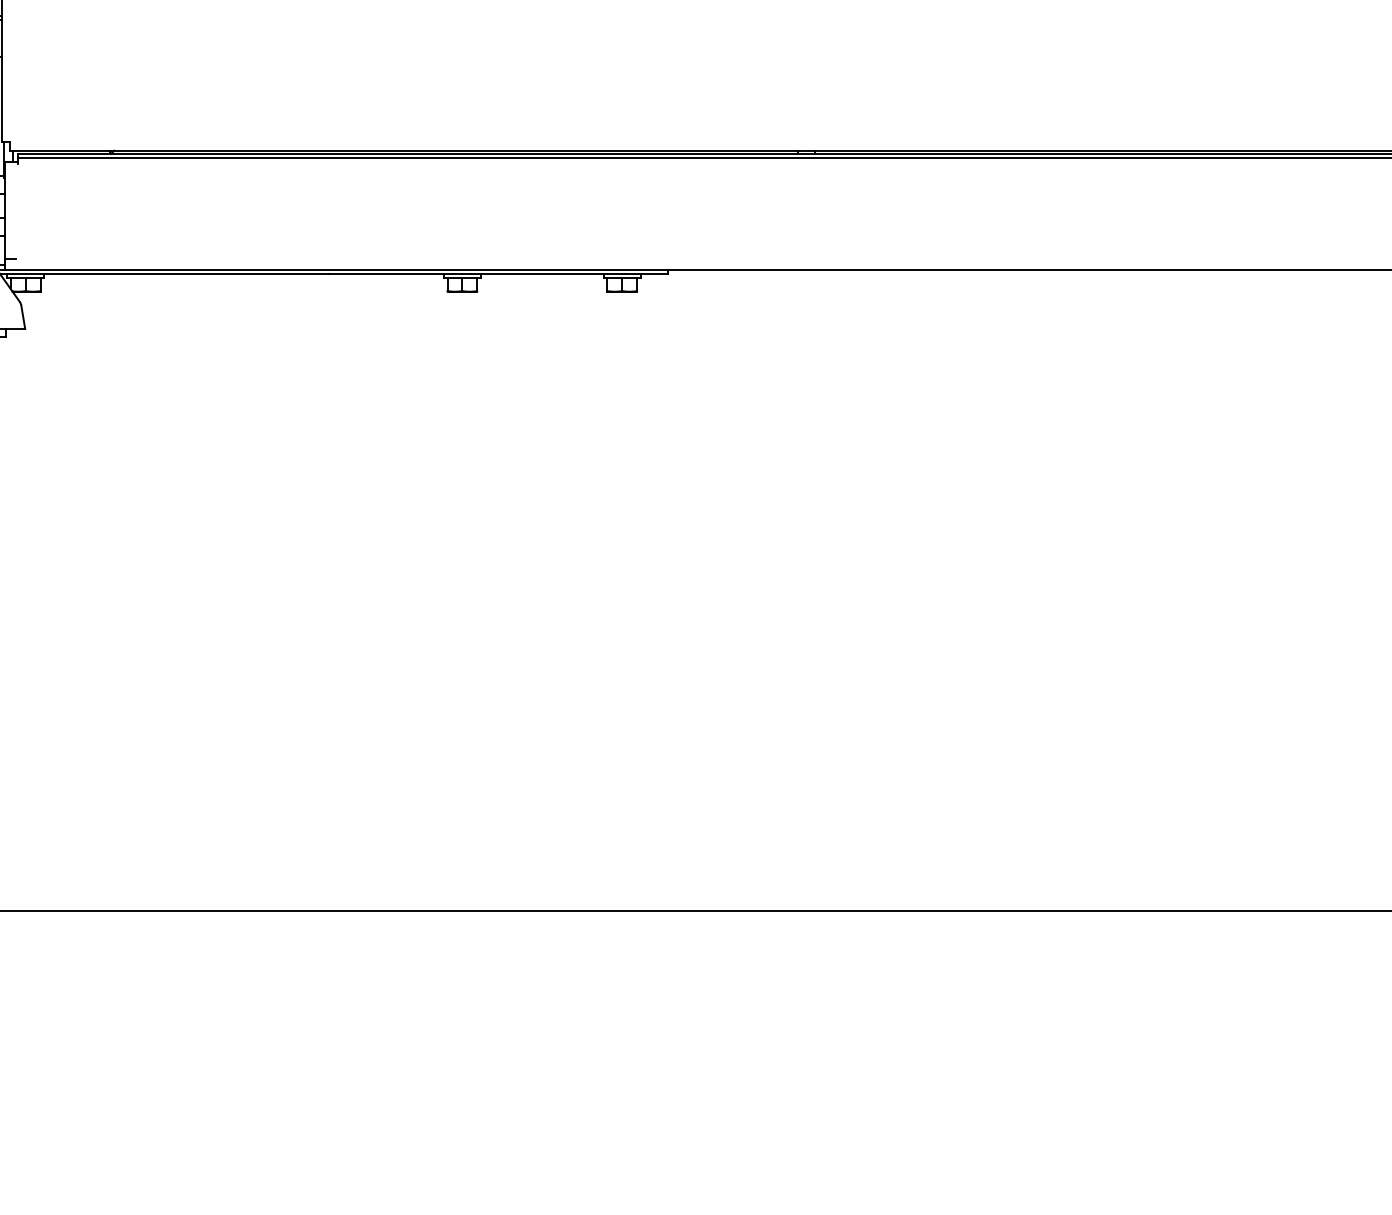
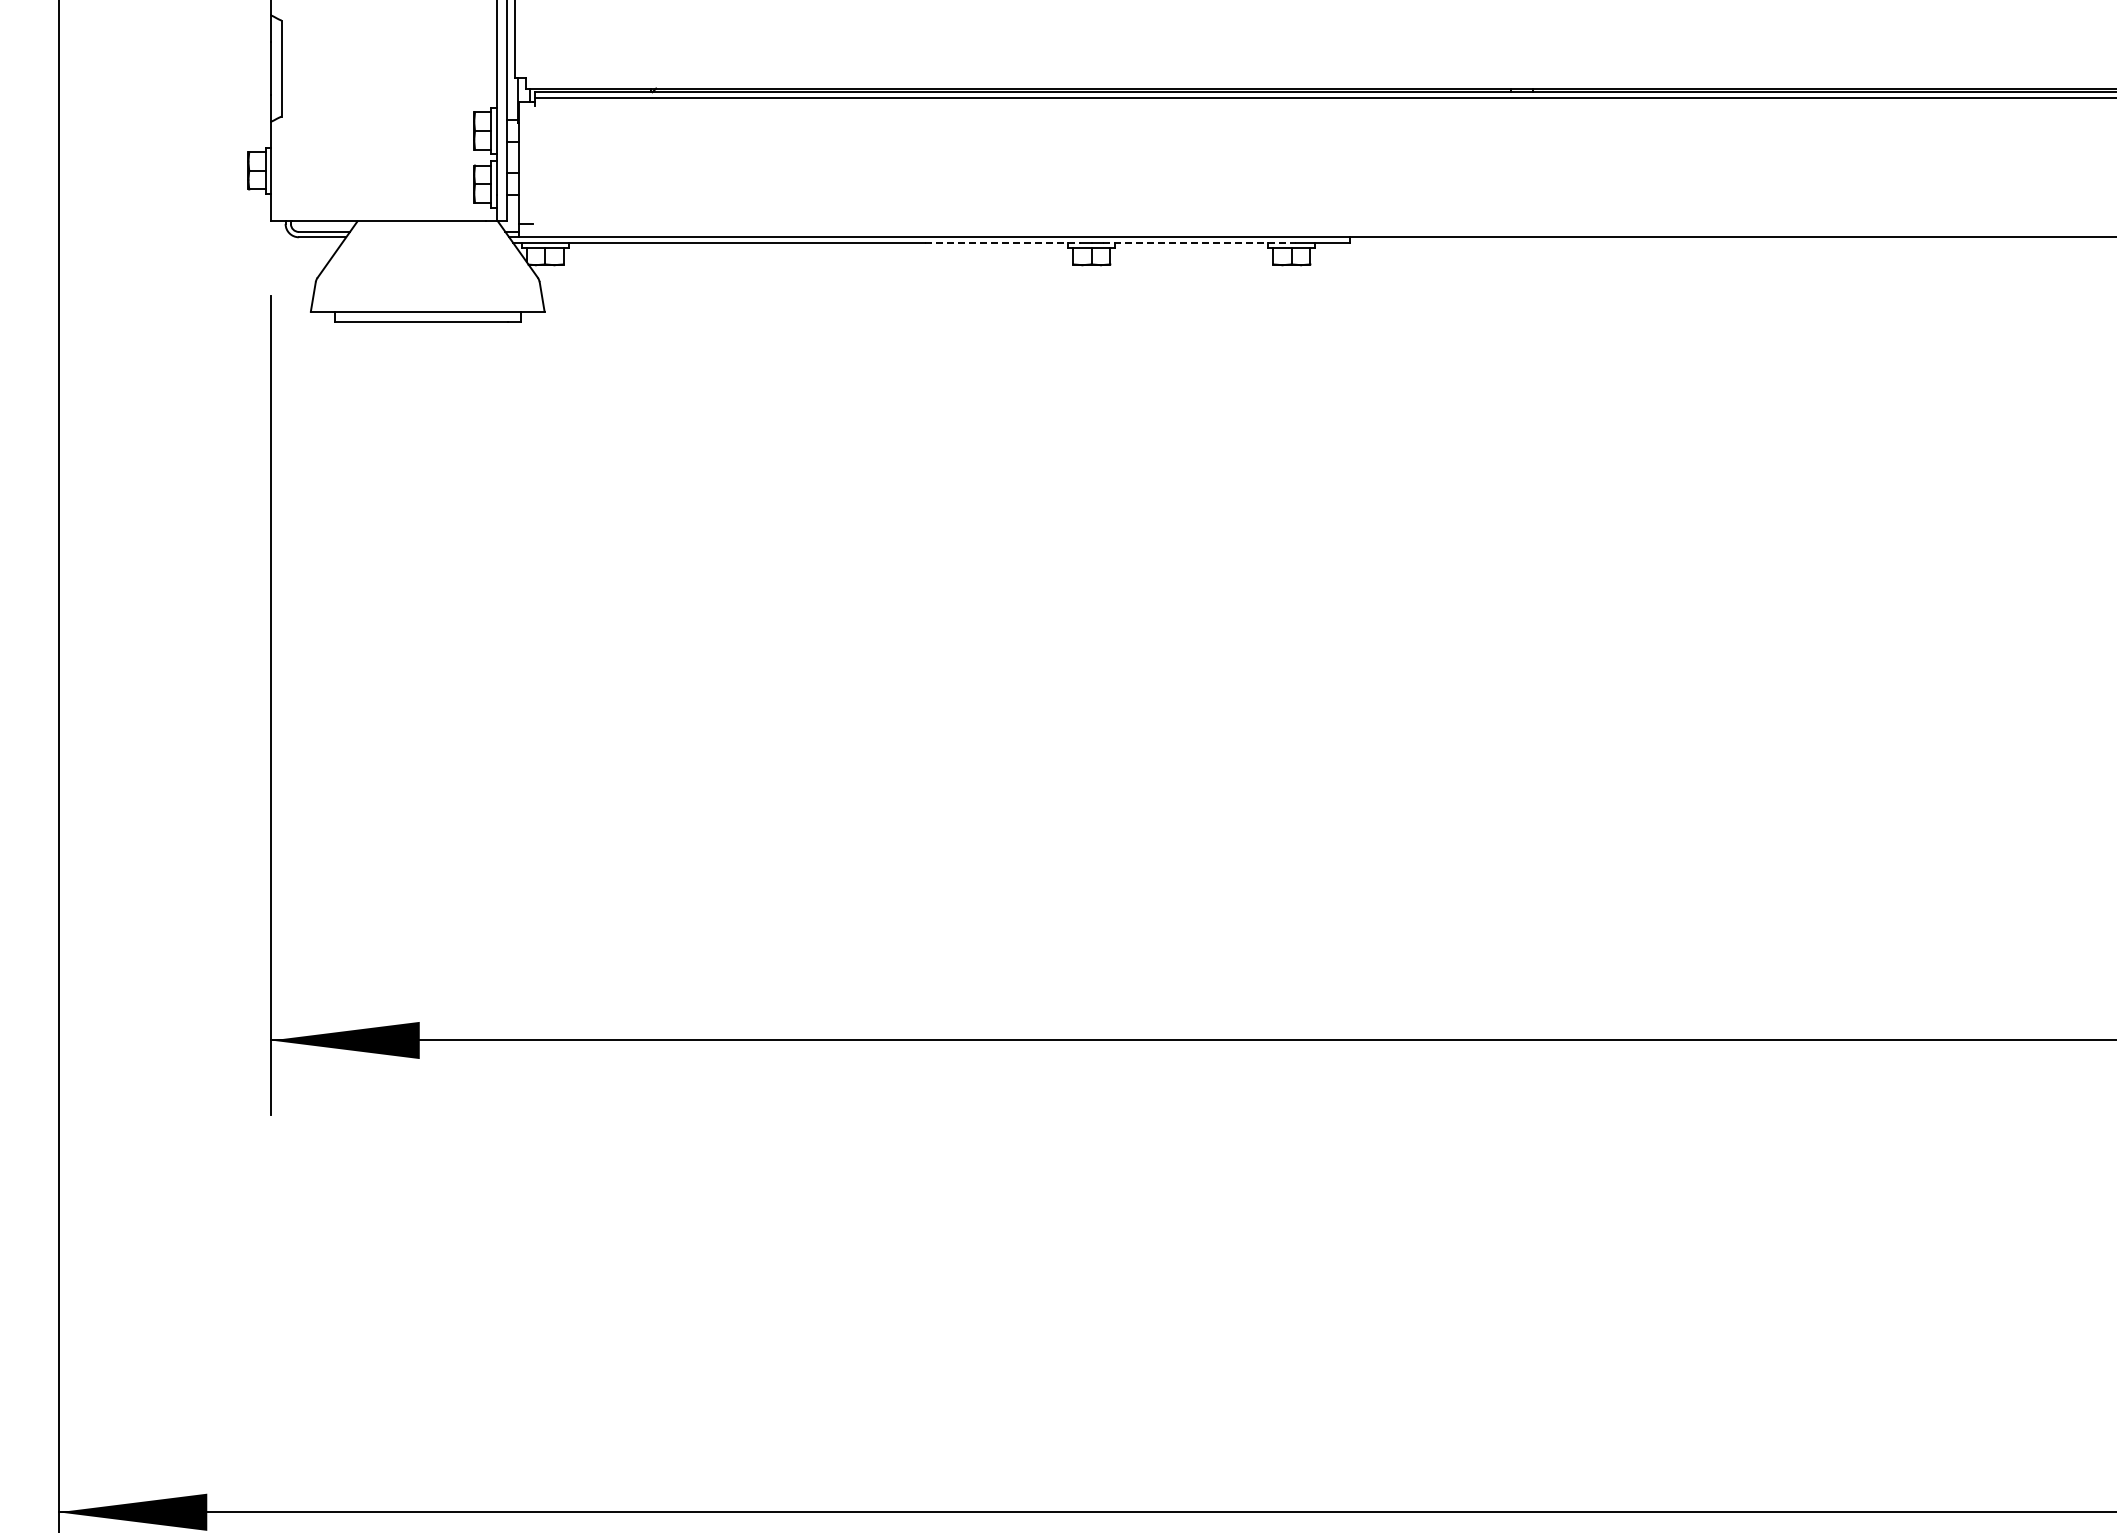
line: (391, 273) -> (1002, 242), solid -> dashed
line: (548, 273) -> (1199, 242), solid -> dashed

